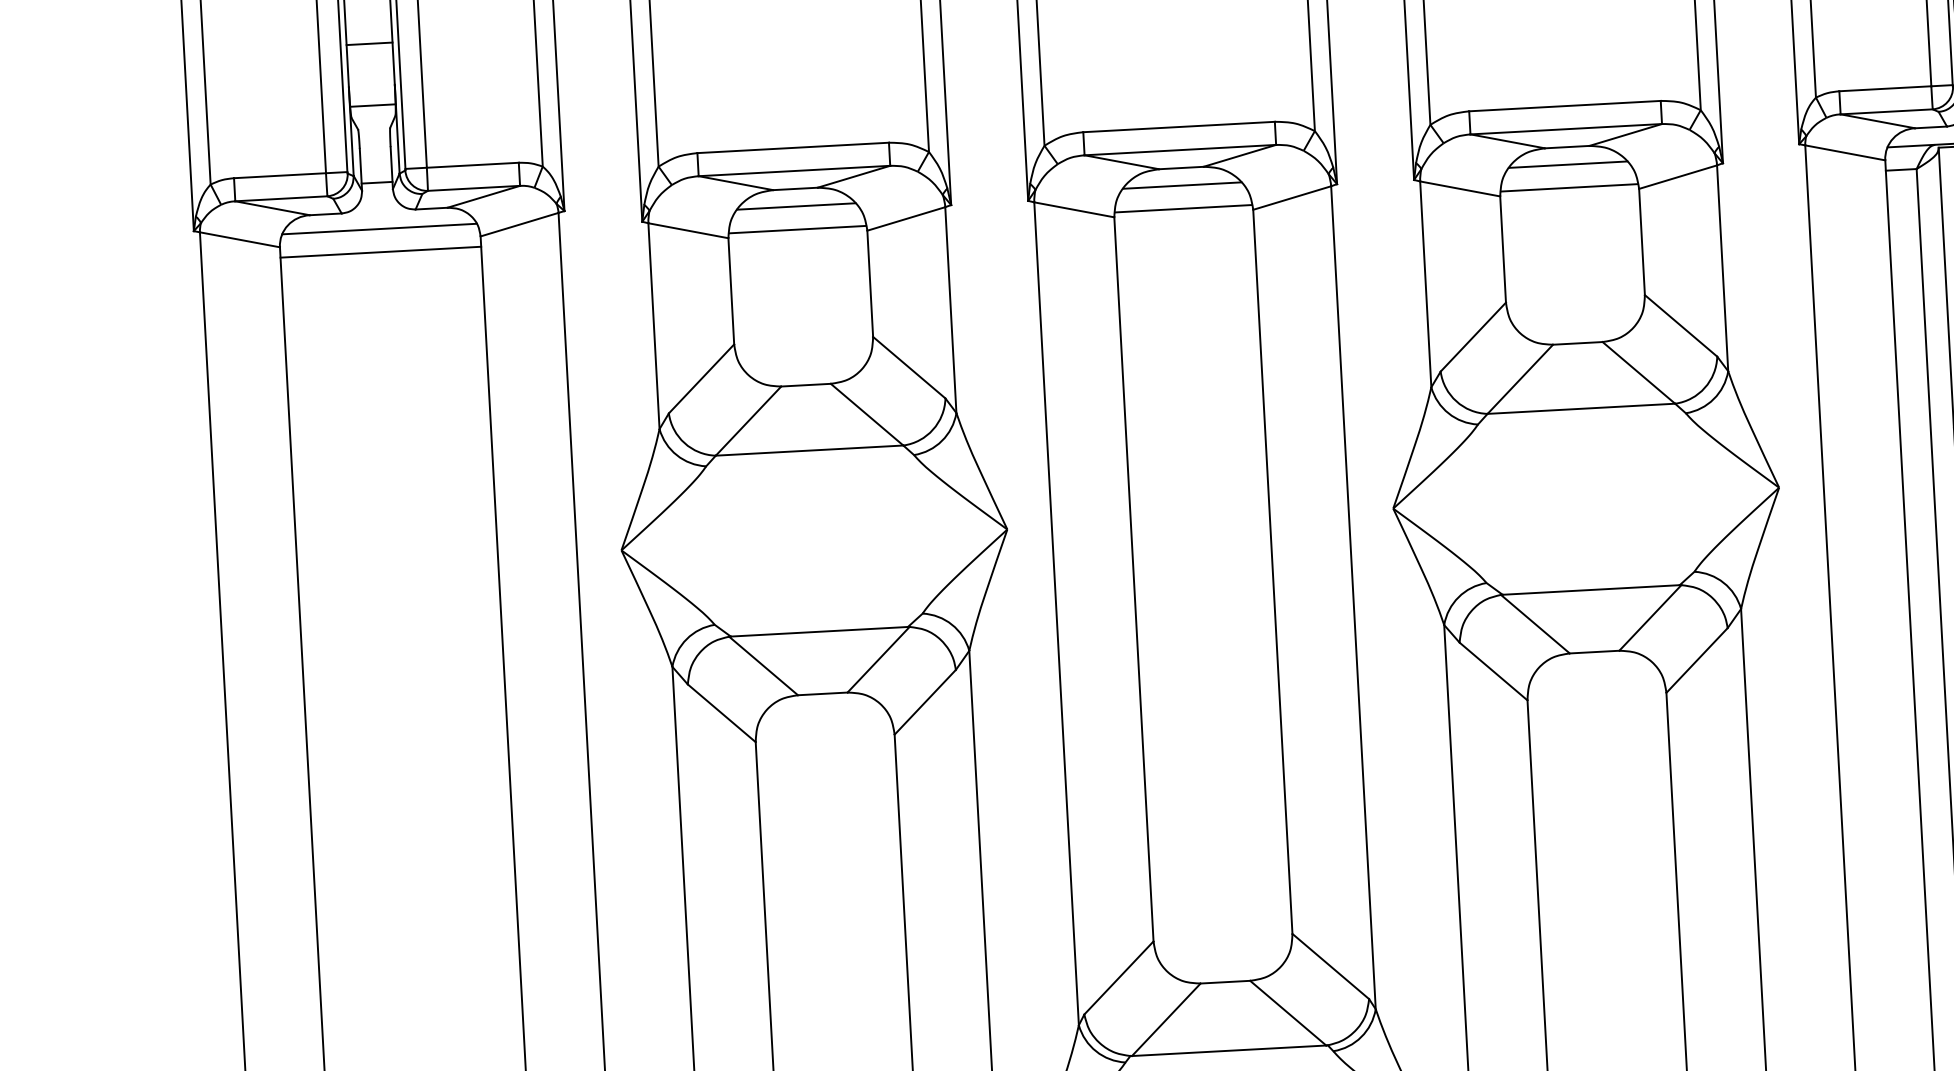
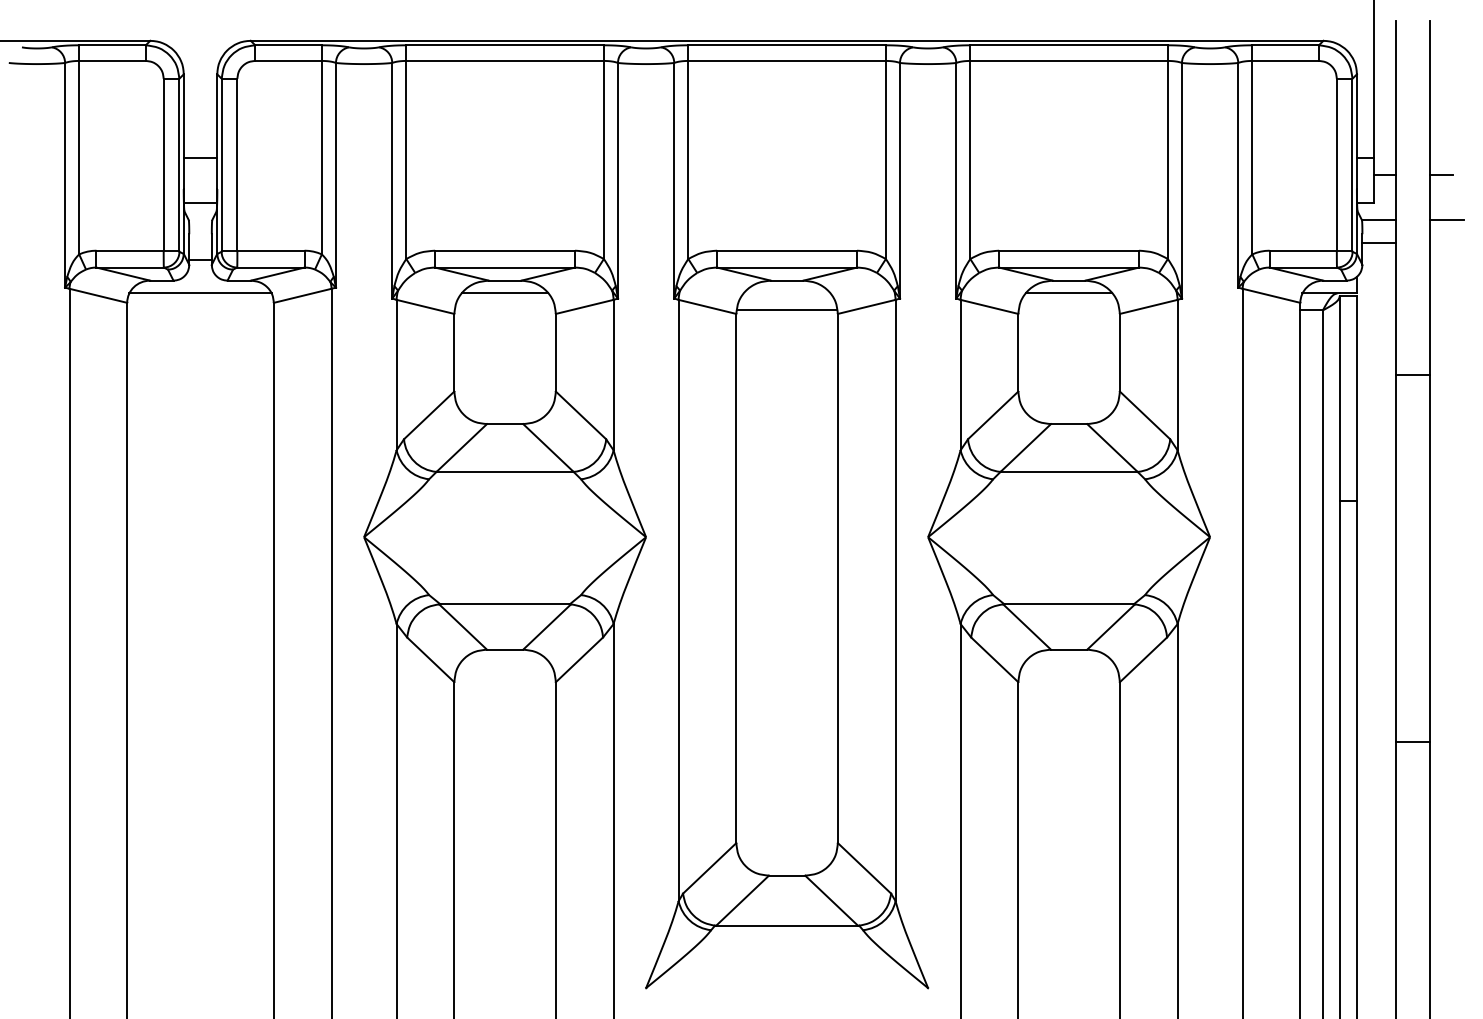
line: (1181, 185) -> (786, 293), removed
line: (1569, 187) -> (1069, 310), removed
line: (798, 229) -> (505, 310), removed
line: (380, 252) -> (200, 310), removed

